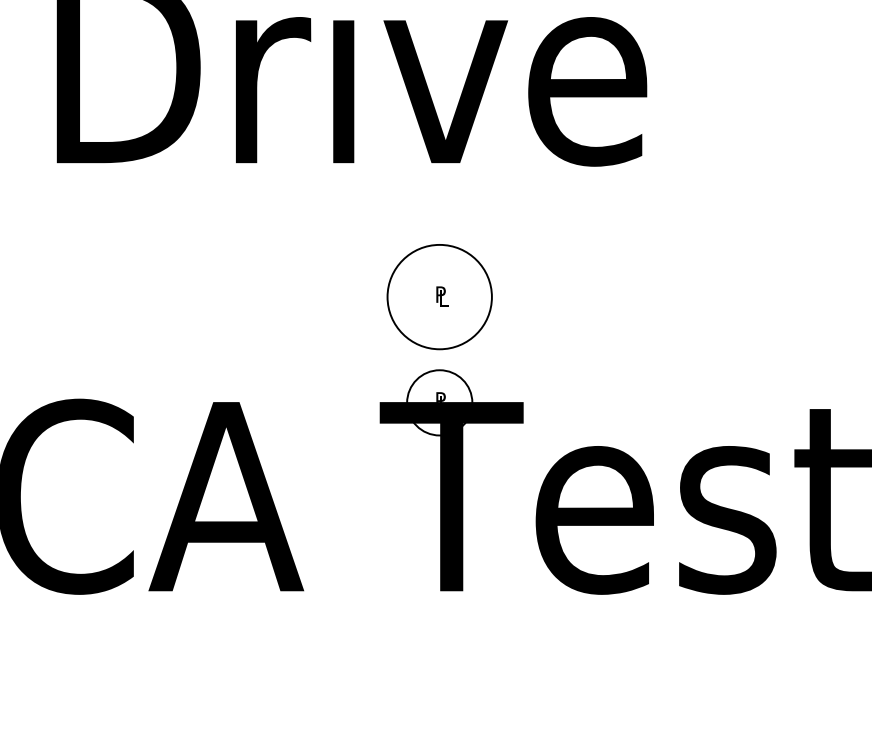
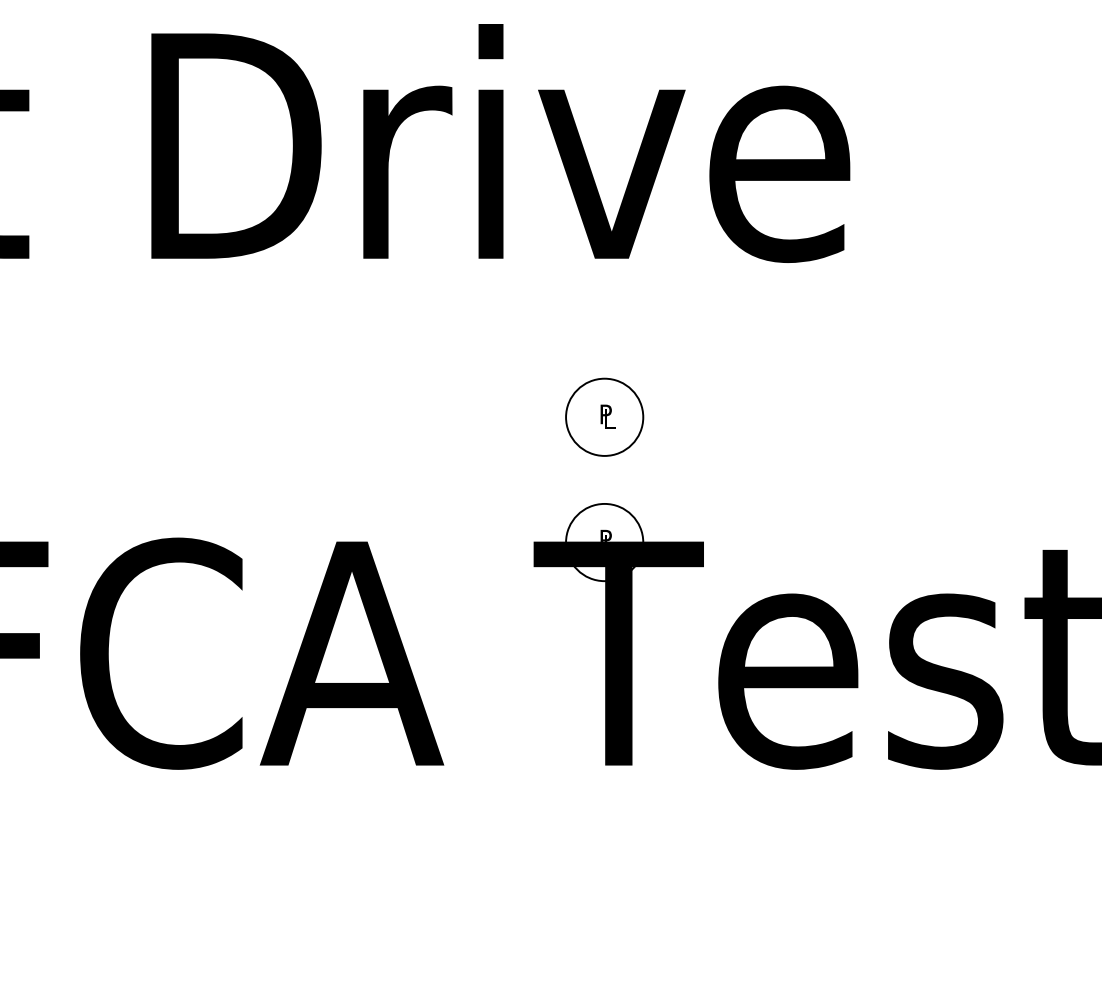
circle: (439, 296) -> (604, 416), size x0.62

